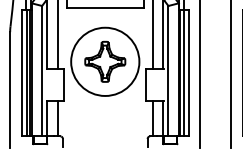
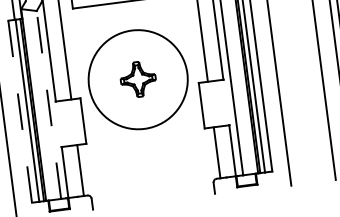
part: (105, 61) -> (138, 79), size x0.6
line: (42, 70) -> (49, 103), solid -> dashed
line: (21, 72) -> (19, 110), solid -> dashed

